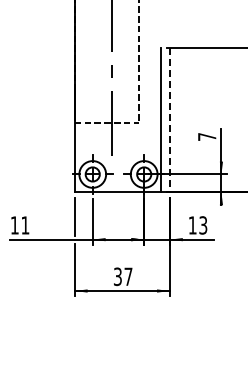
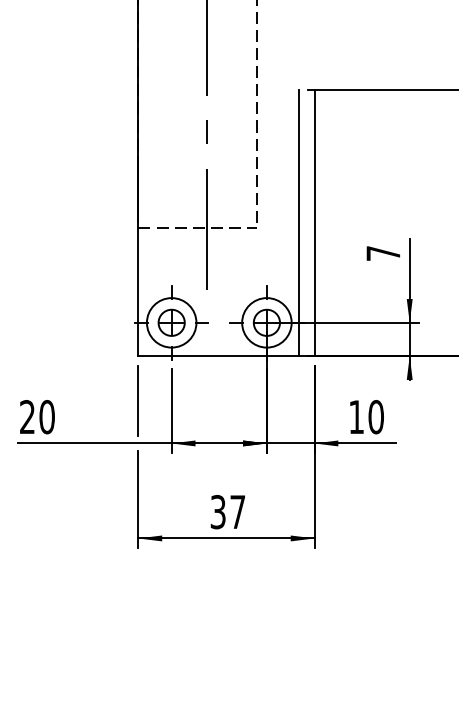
line: (169, 120) -> (313, 223), dashed -> solid
text: (19, 225) -> (36, 417), 11 -> 20
text: (203, 225) -> (376, 417), 13 -> 10

